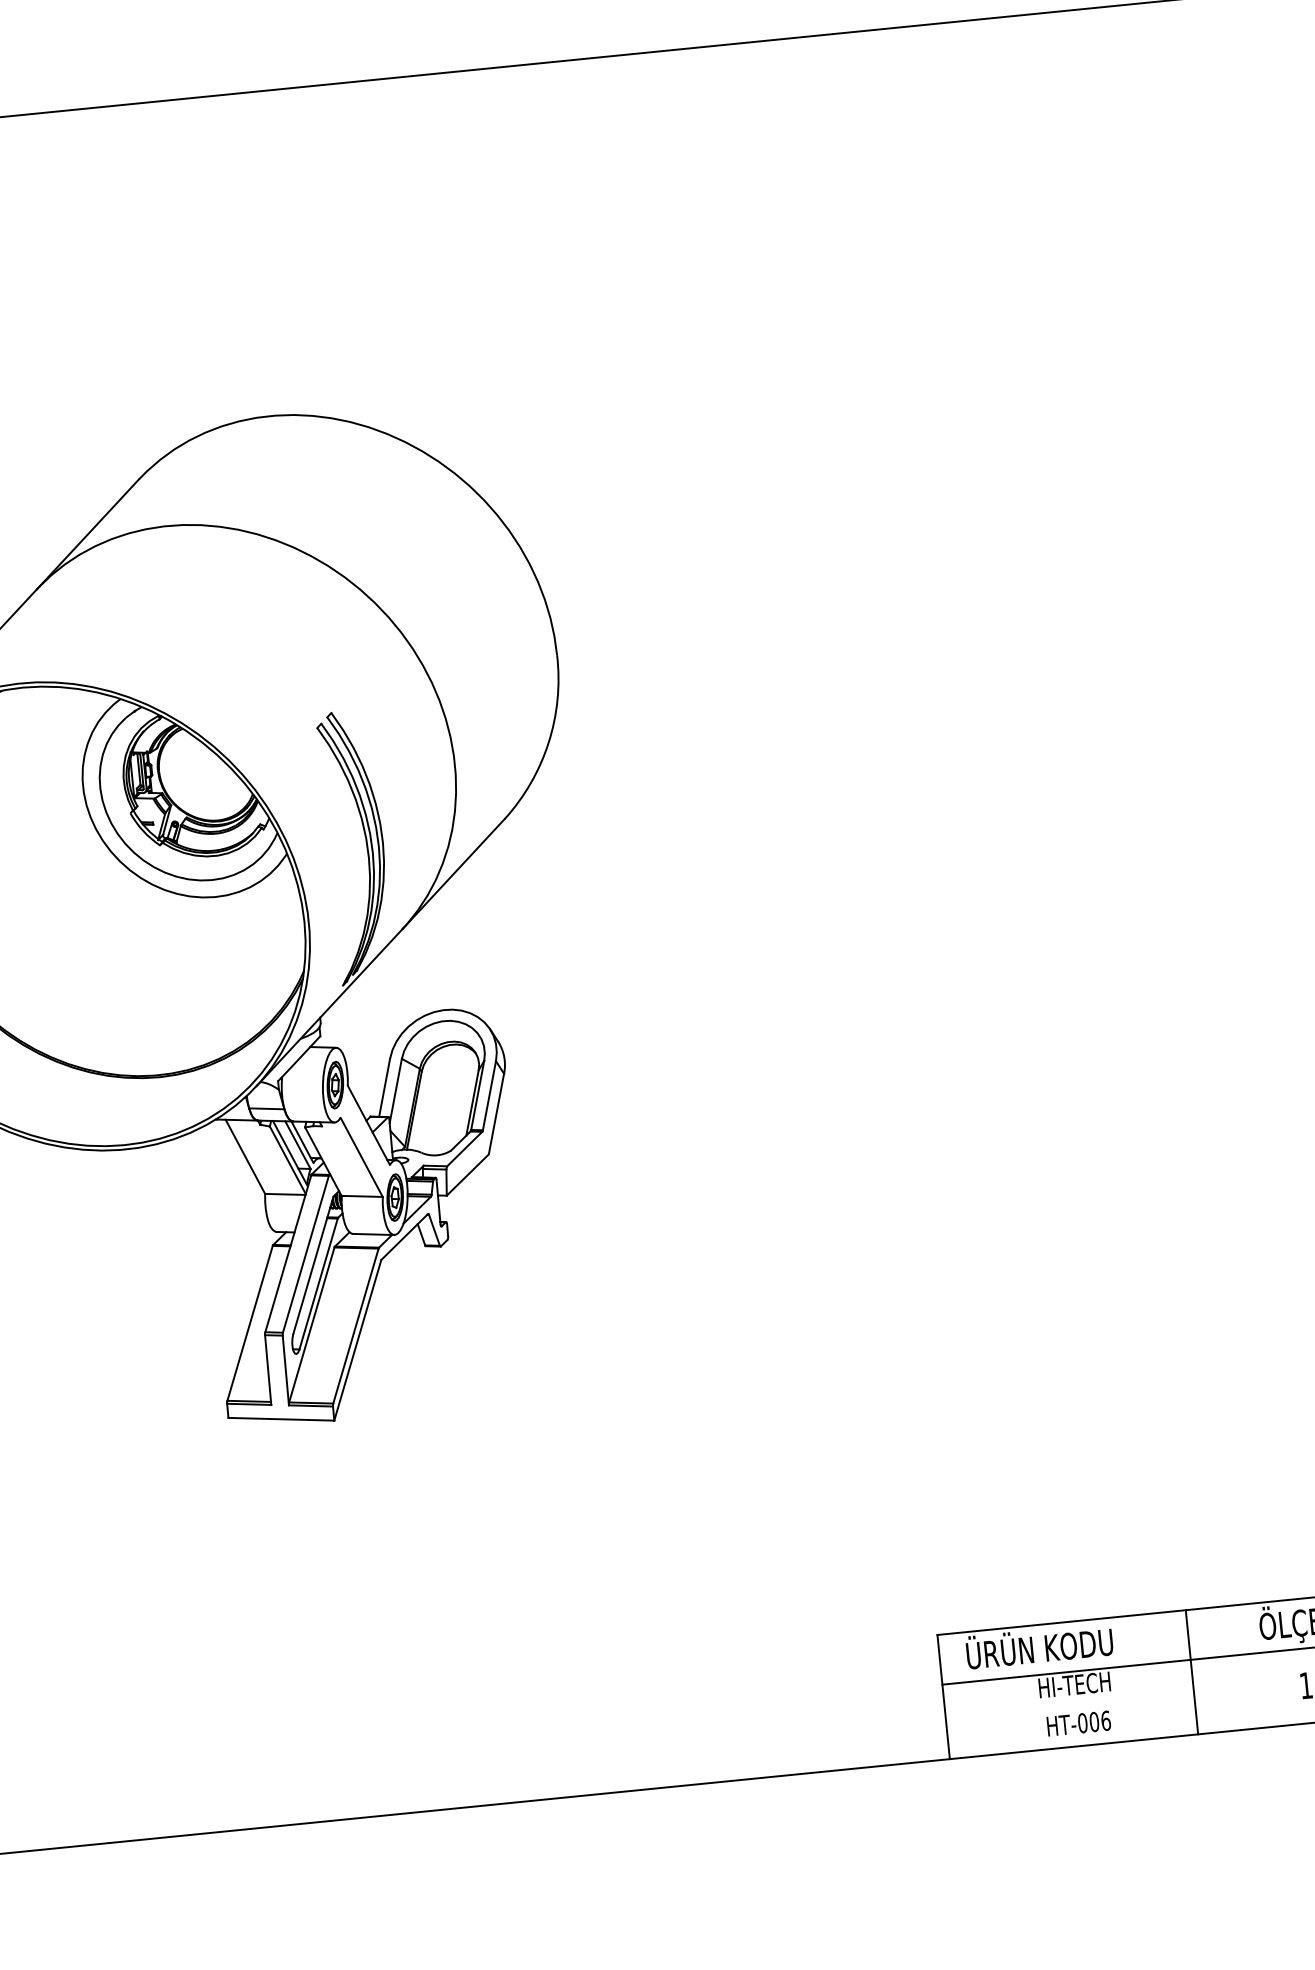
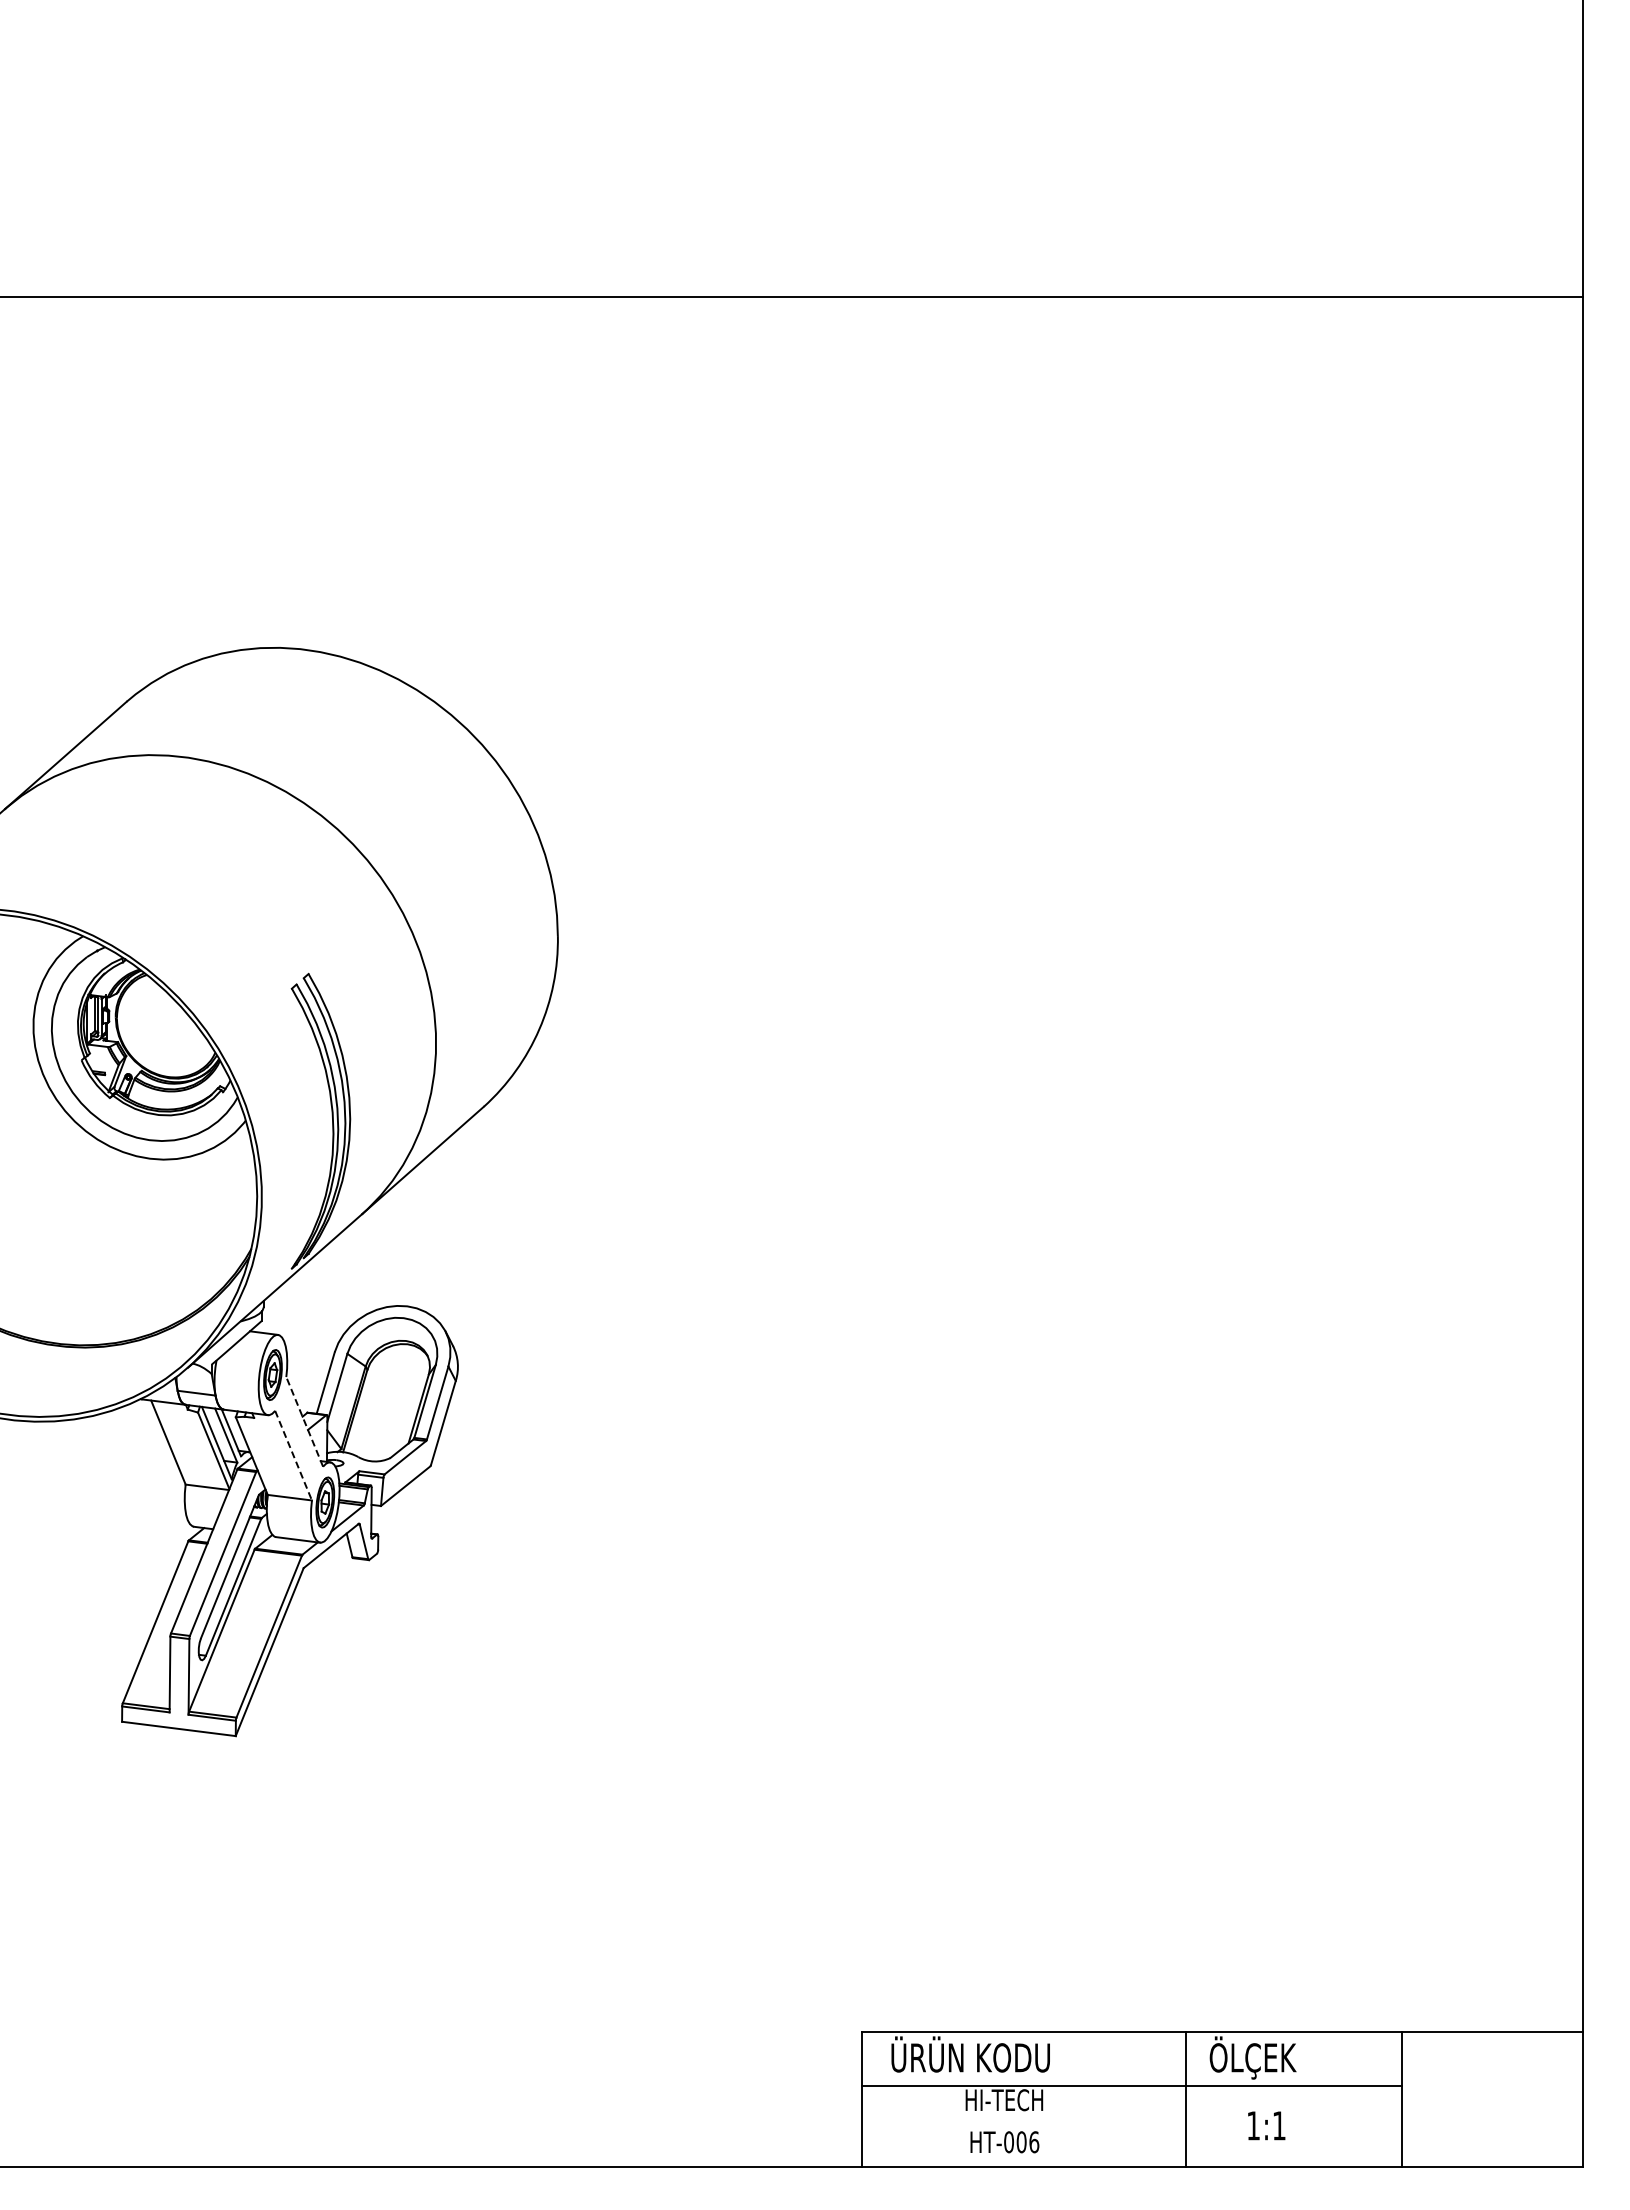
line: (368, 1124) -> (304, 1421), solid -> dashed
line: (361, 1158) -> (293, 1456), solid -> dashed
line: (1192, 1671) -> (1186, 2098), moved

